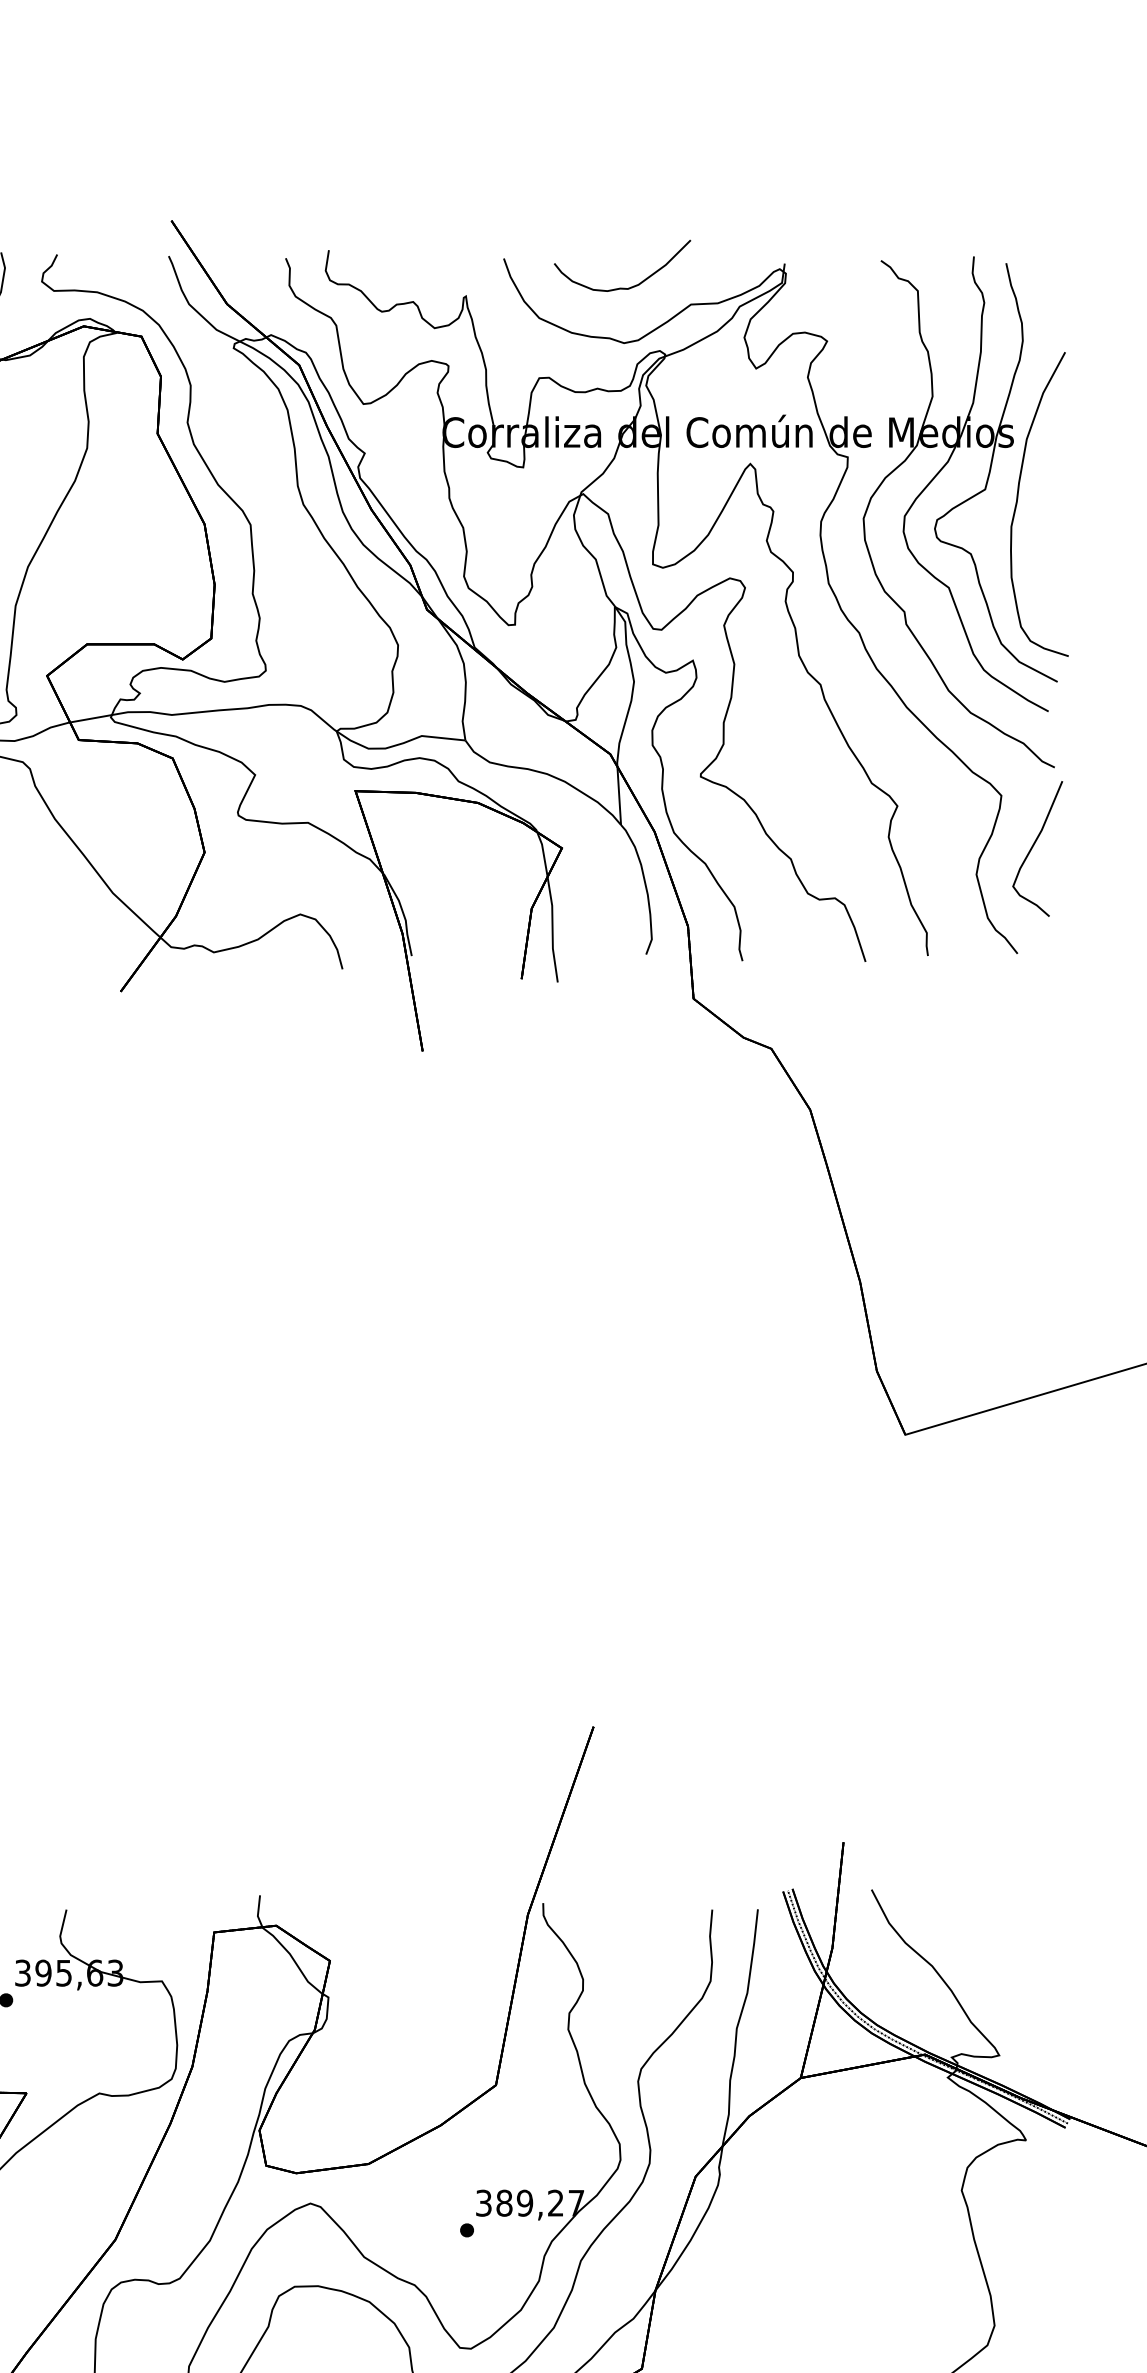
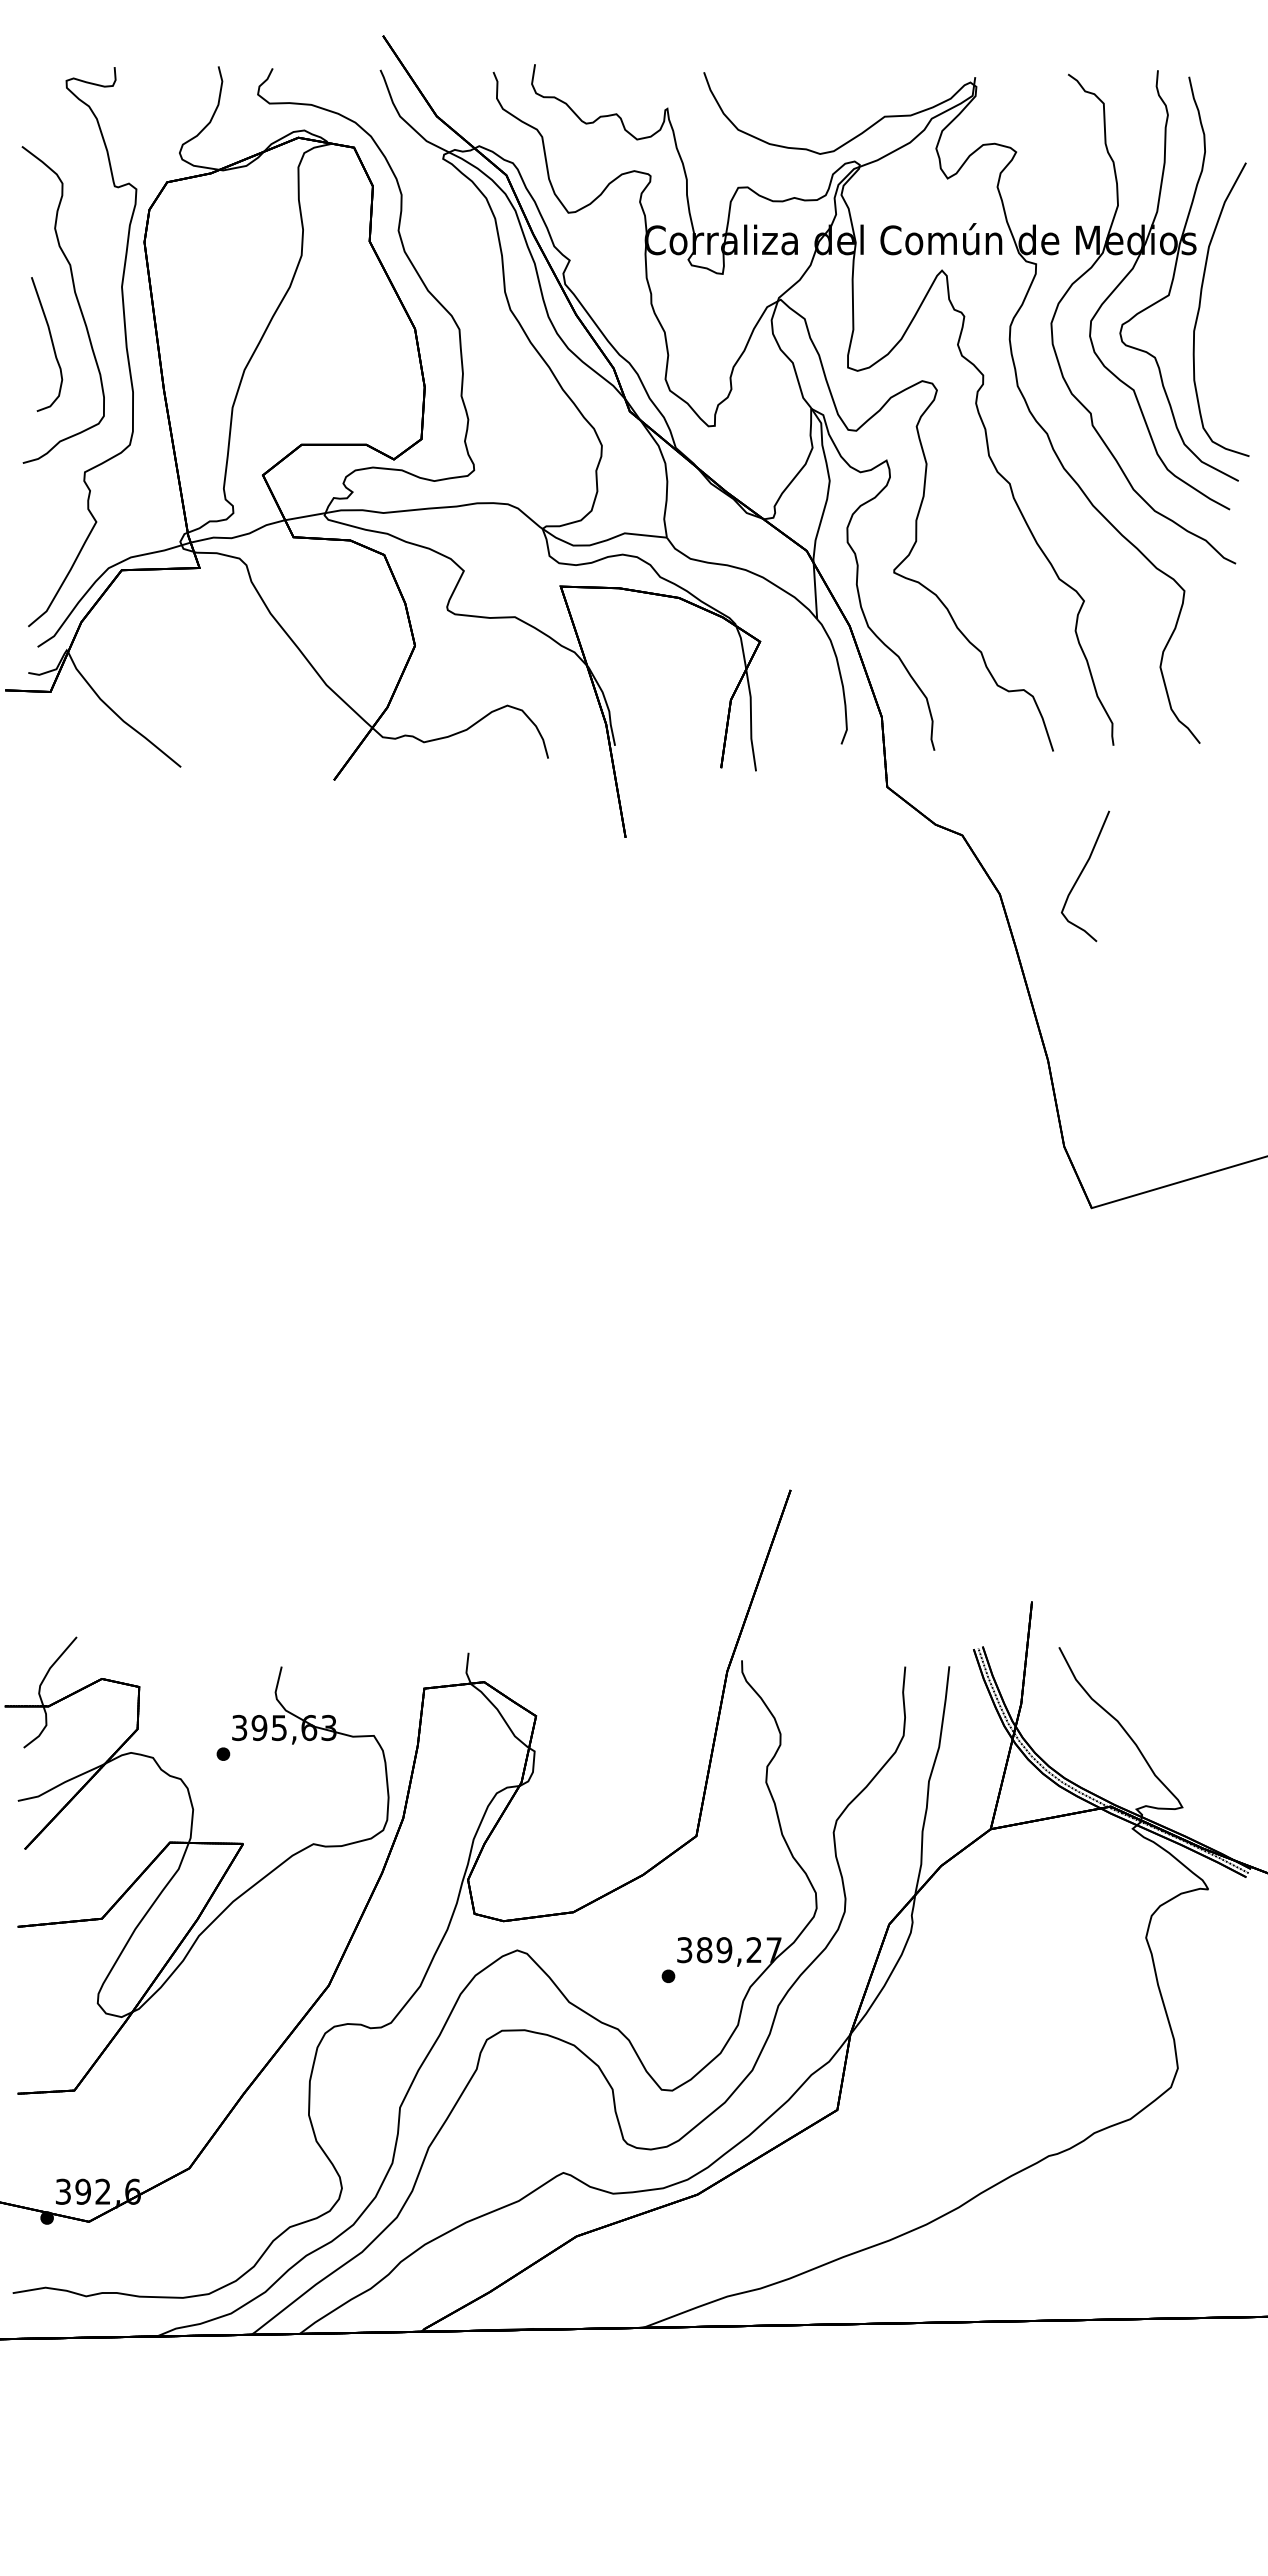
curve: (622, 287) -> (818, 100), removed
curve: (1033, 846) -> (1081, 874), moved

